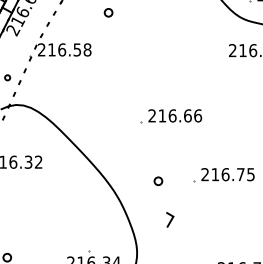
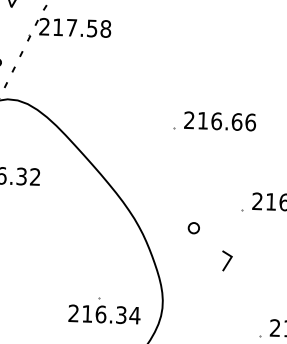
text: (62, 49) -> (72, 27), 216.58 -> 217.58
part: (158, 181) -> (194, 228), moved
line: (170, 219) -> (227, 260), moved

